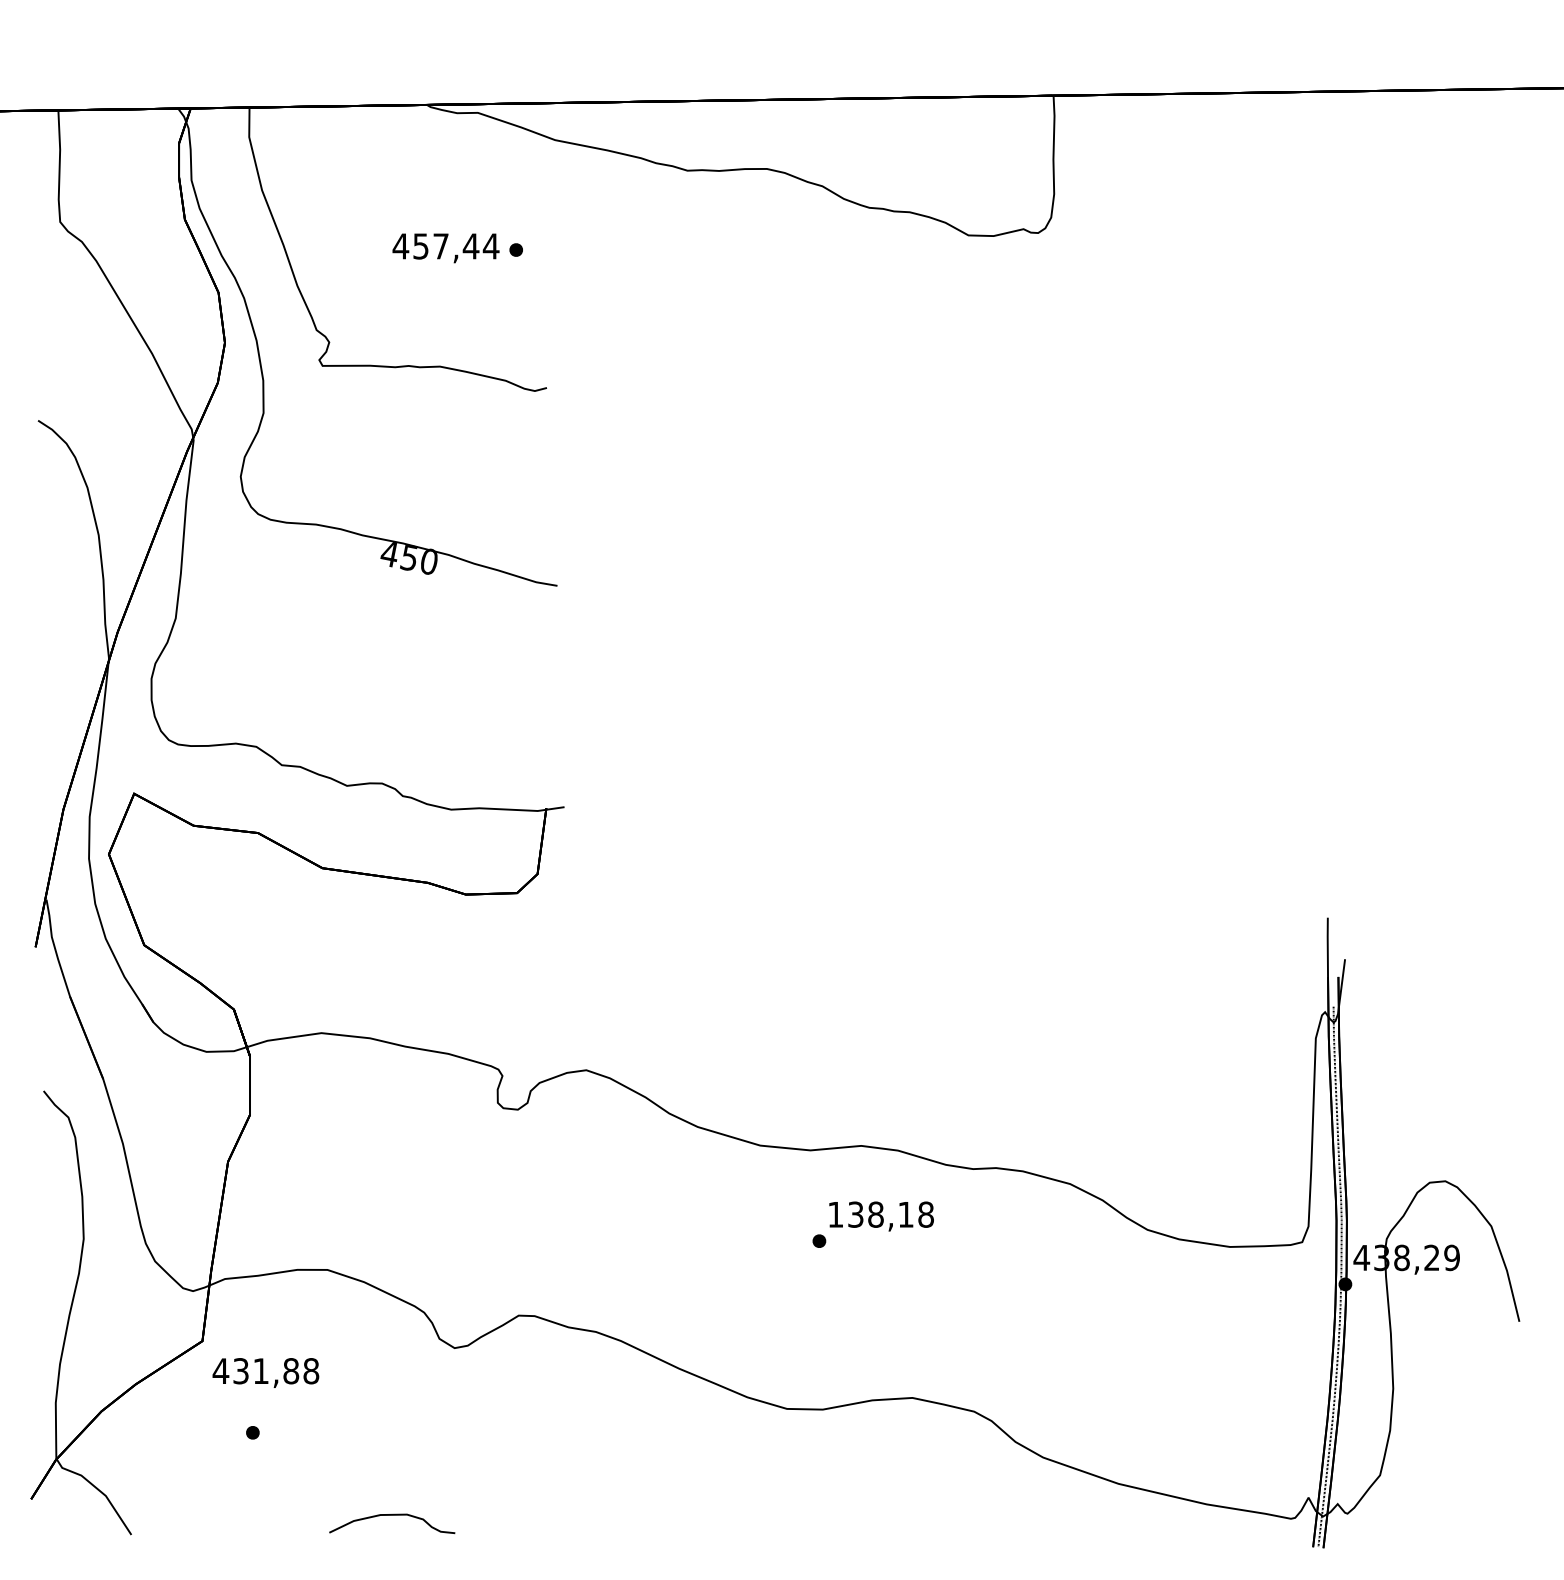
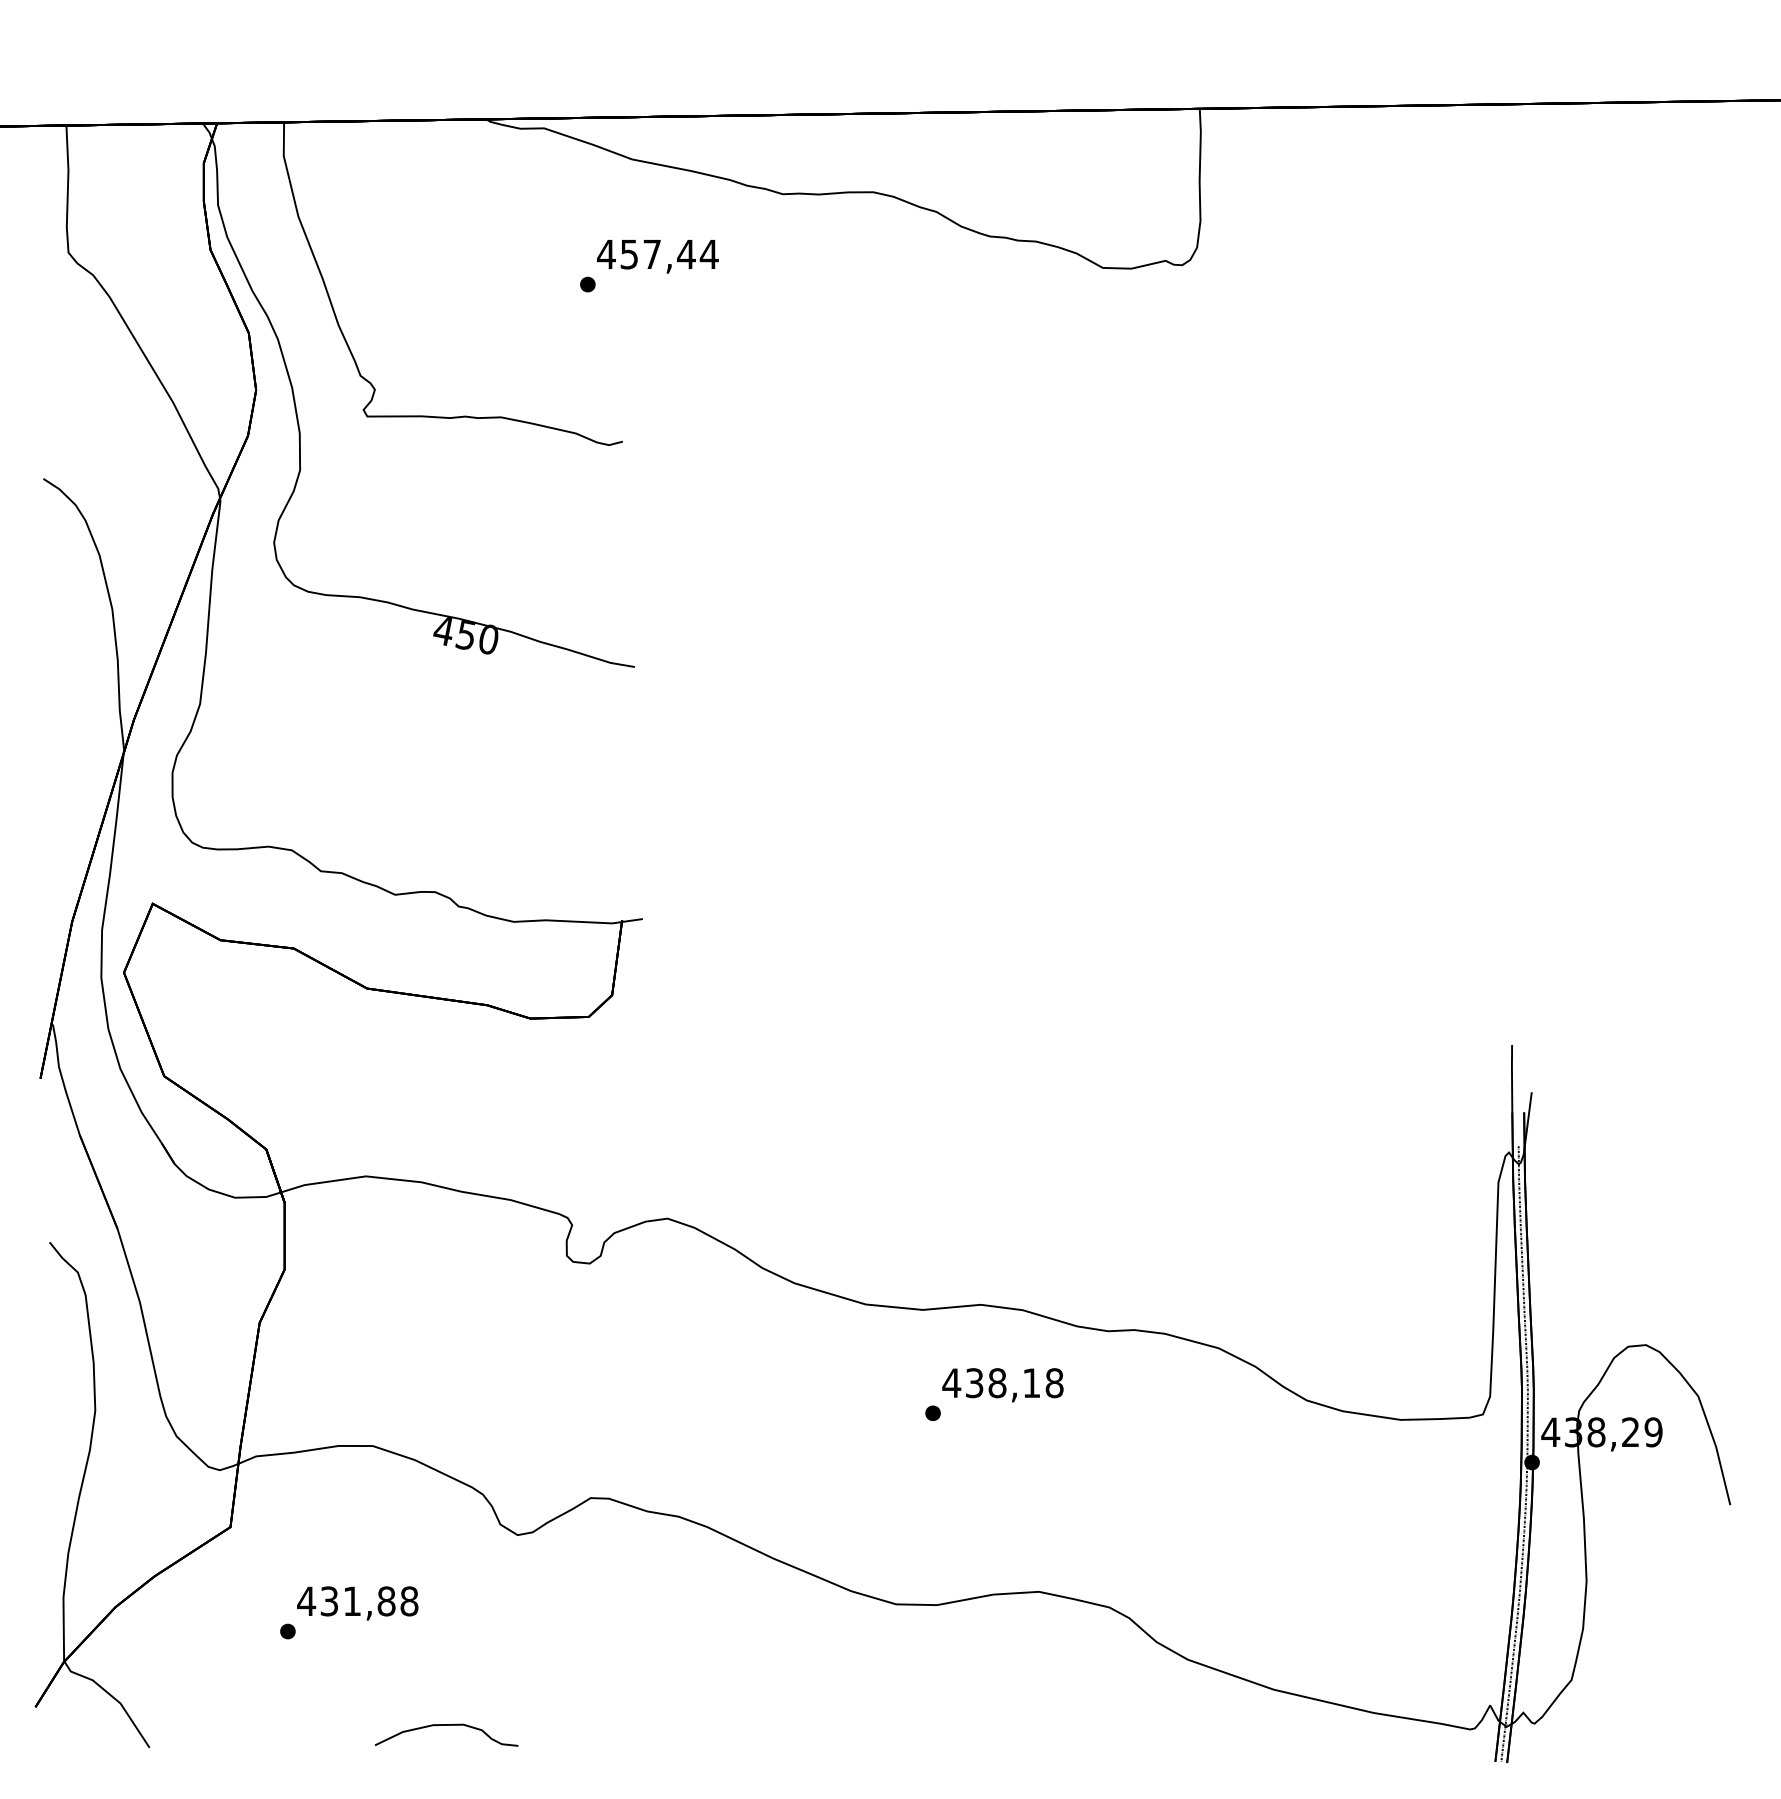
text: (445, 248) -> (657, 256), moved
text: (835, 1214) -> (951, 1382), 138,18 -> 438,18
text: (265, 1373) -> (357, 1603), moved

